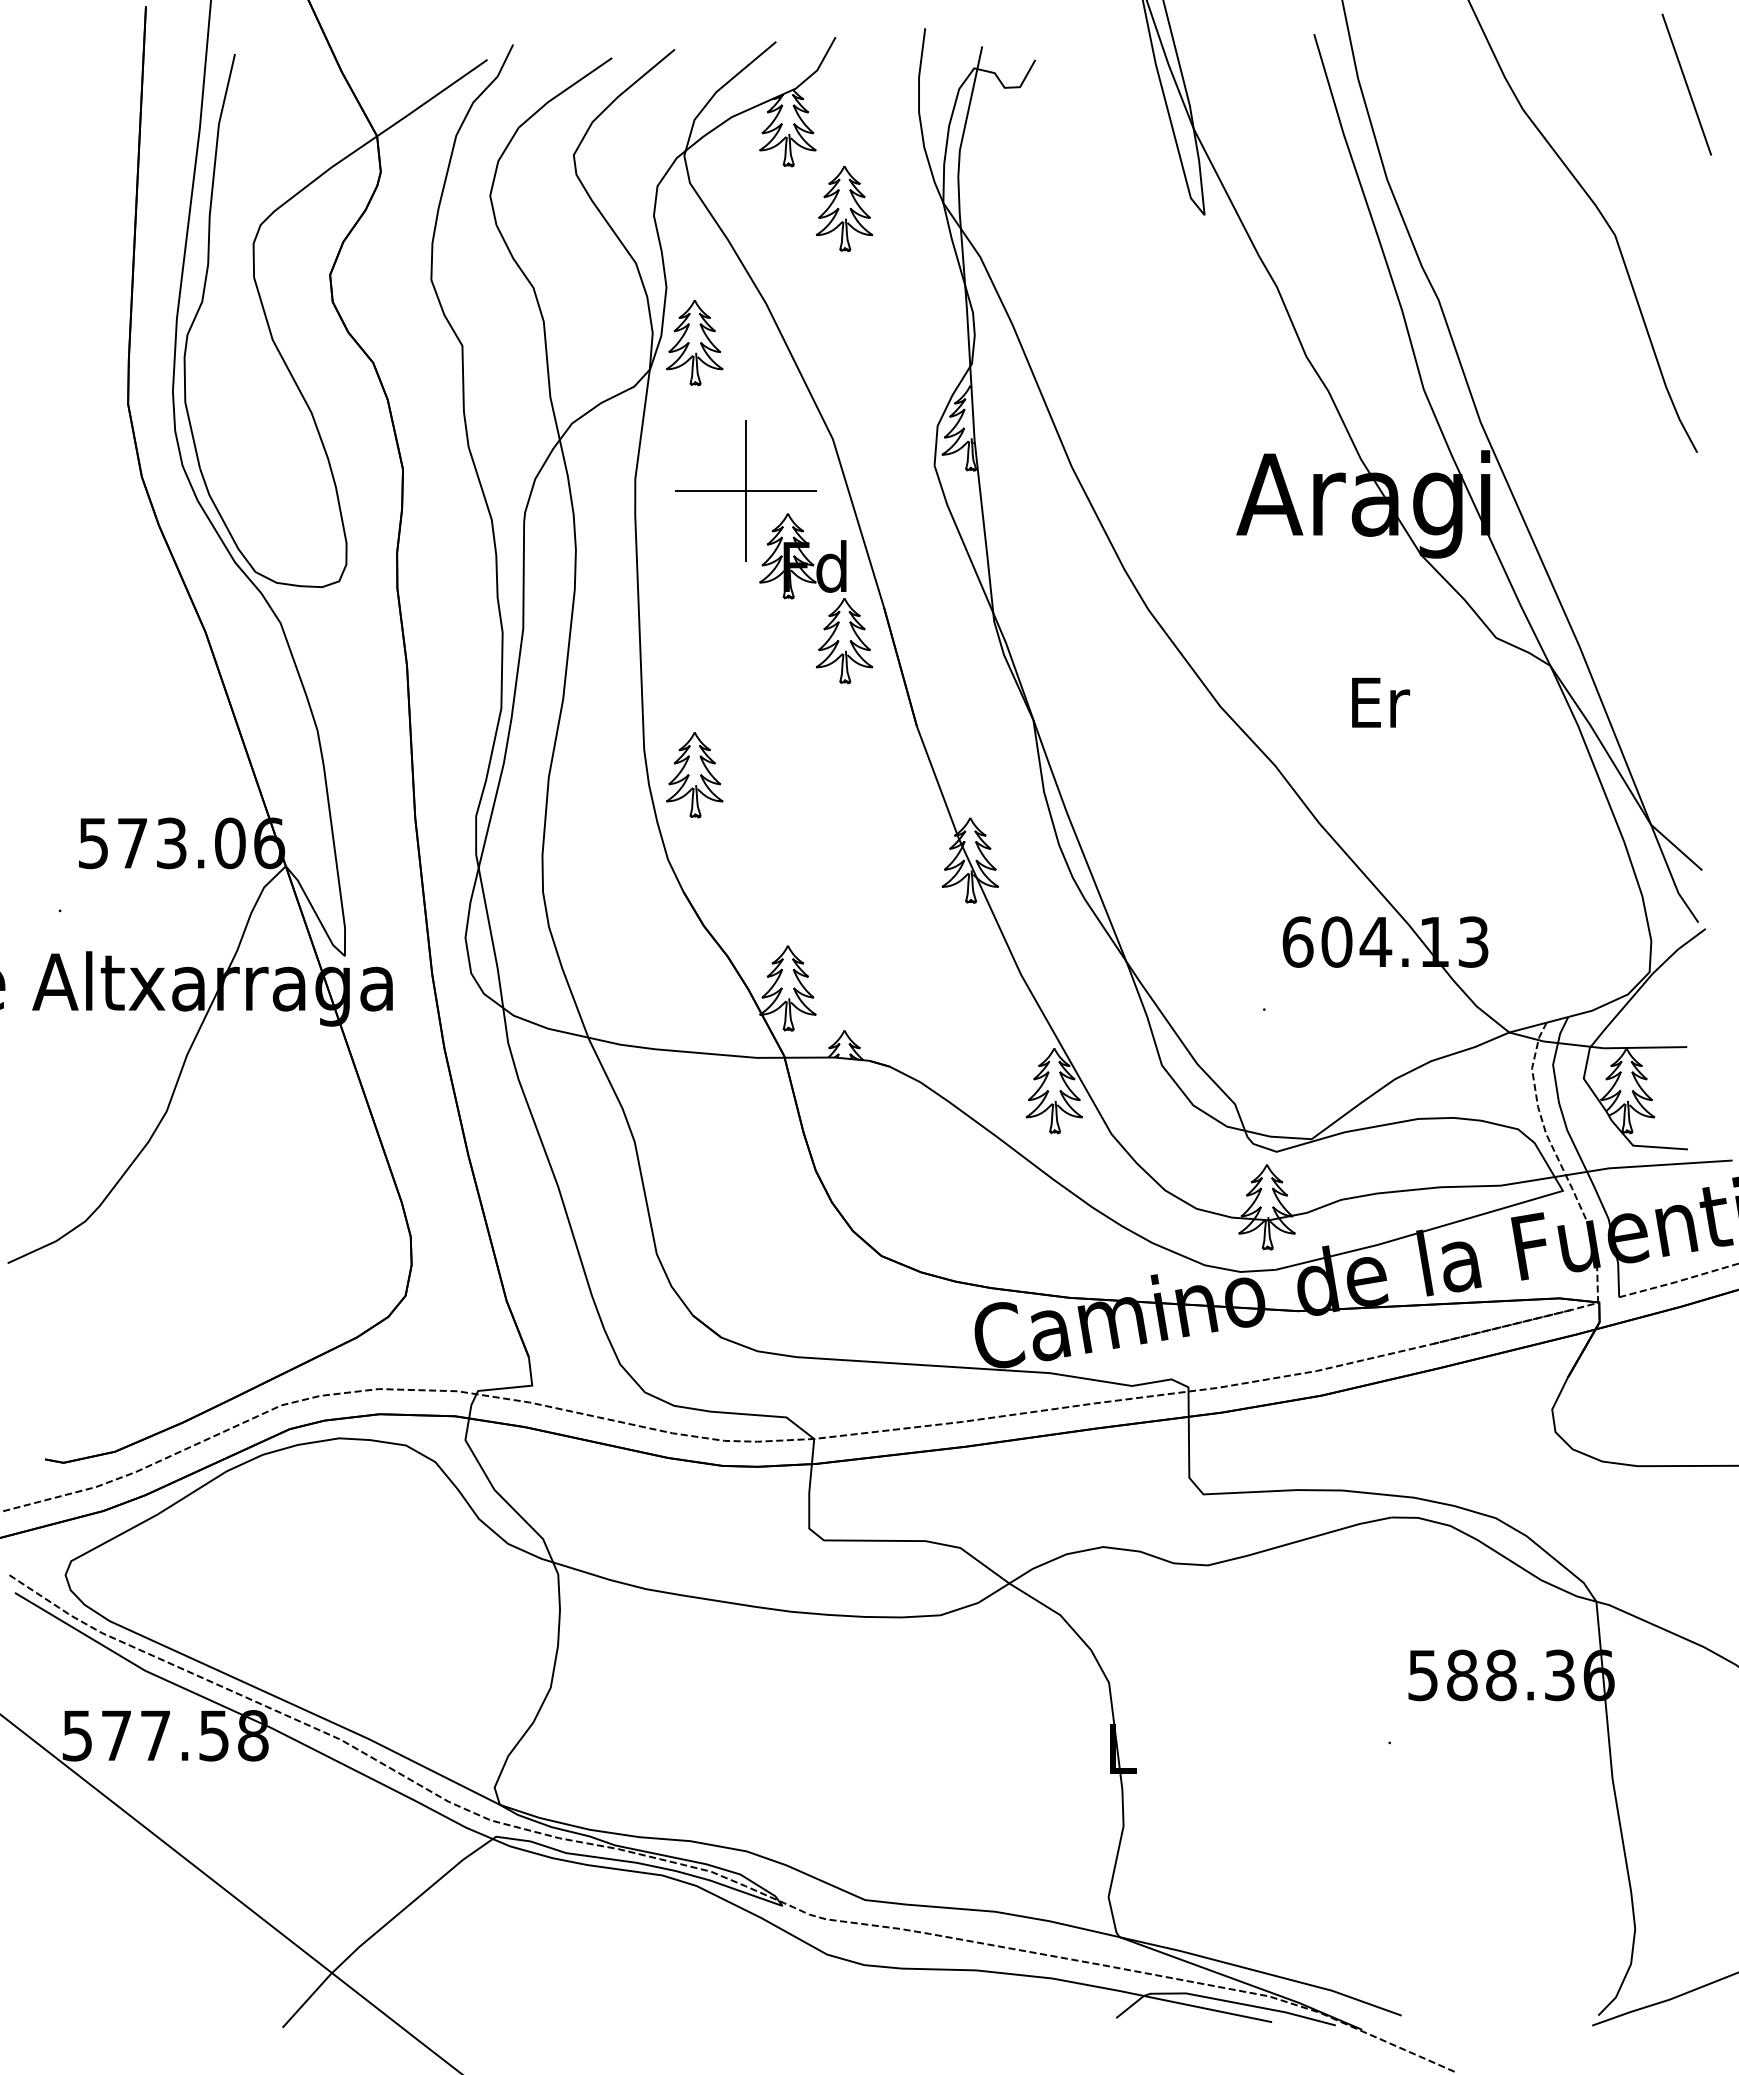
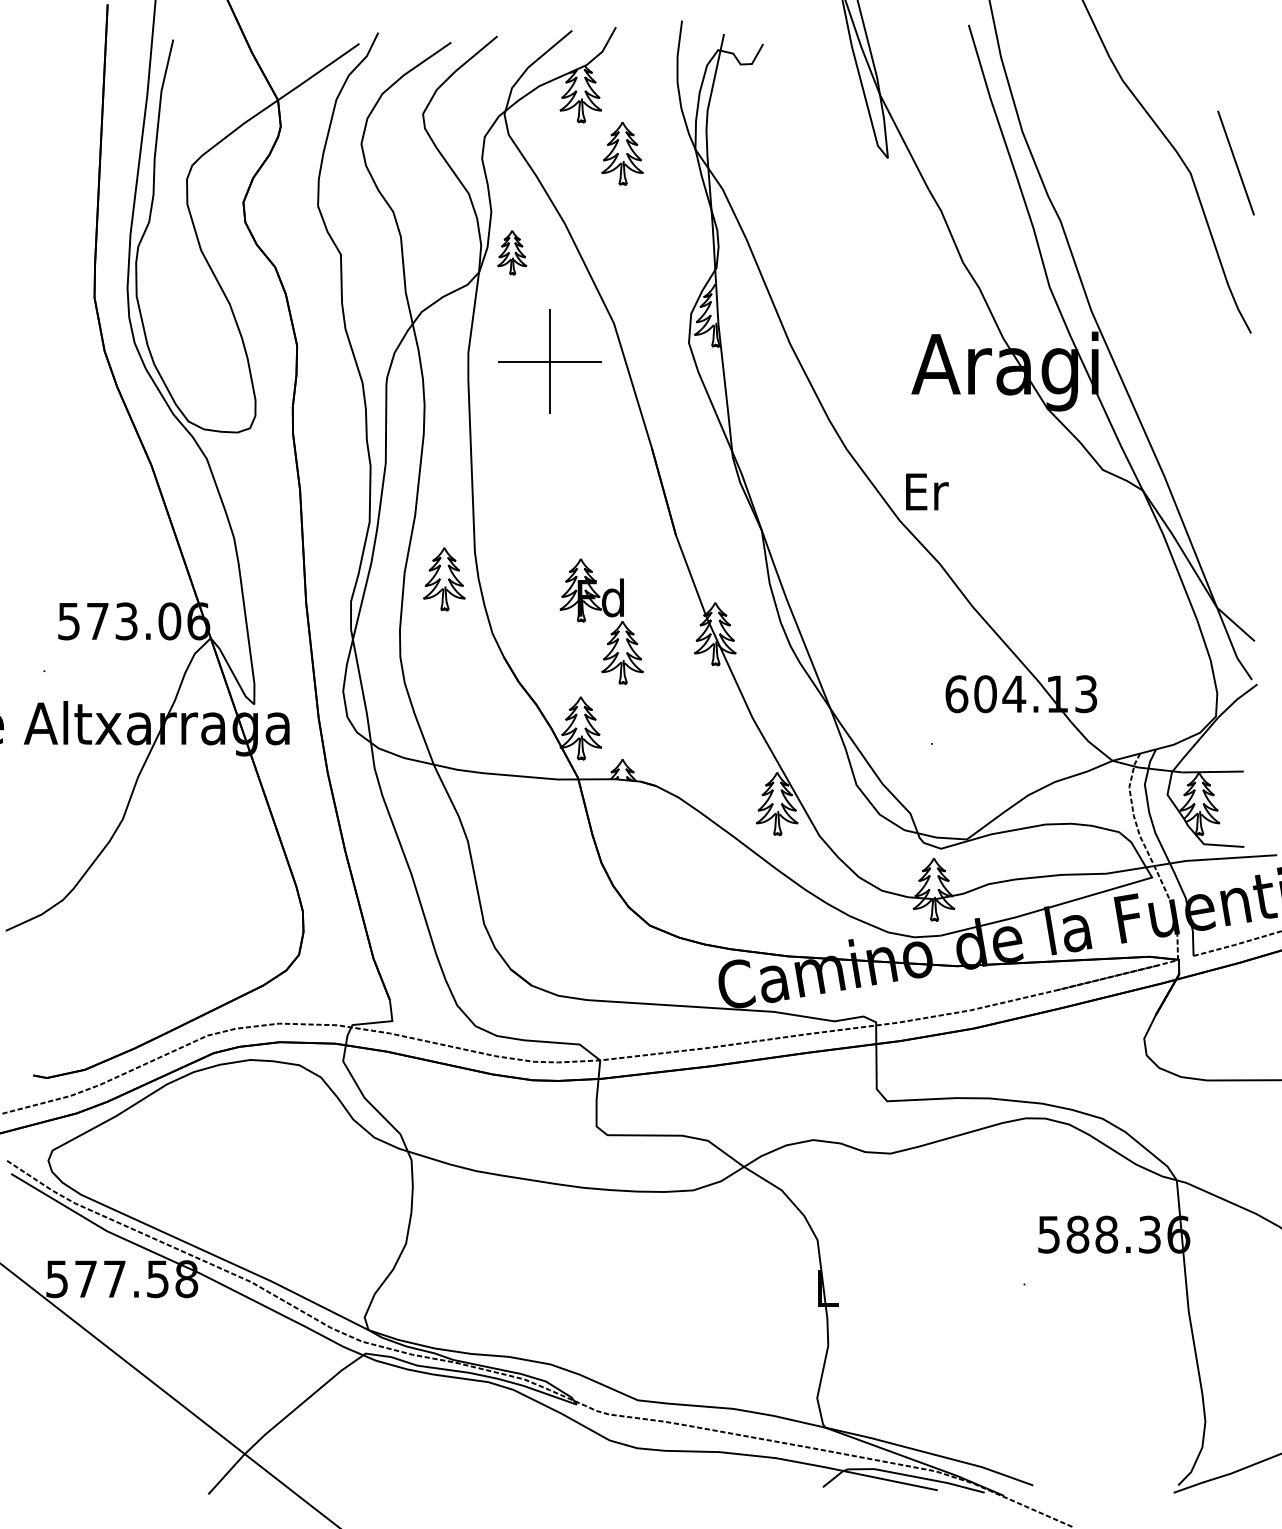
line: (1686, 84) -> (1235, 163), moved
part: (694, 343) -> (512, 252), size x0.7
part: (821, 589) -> (605, 614), moved
text: (1380, 702) -> (926, 491), moved
part: (694, 775) -> (444, 579), moved

